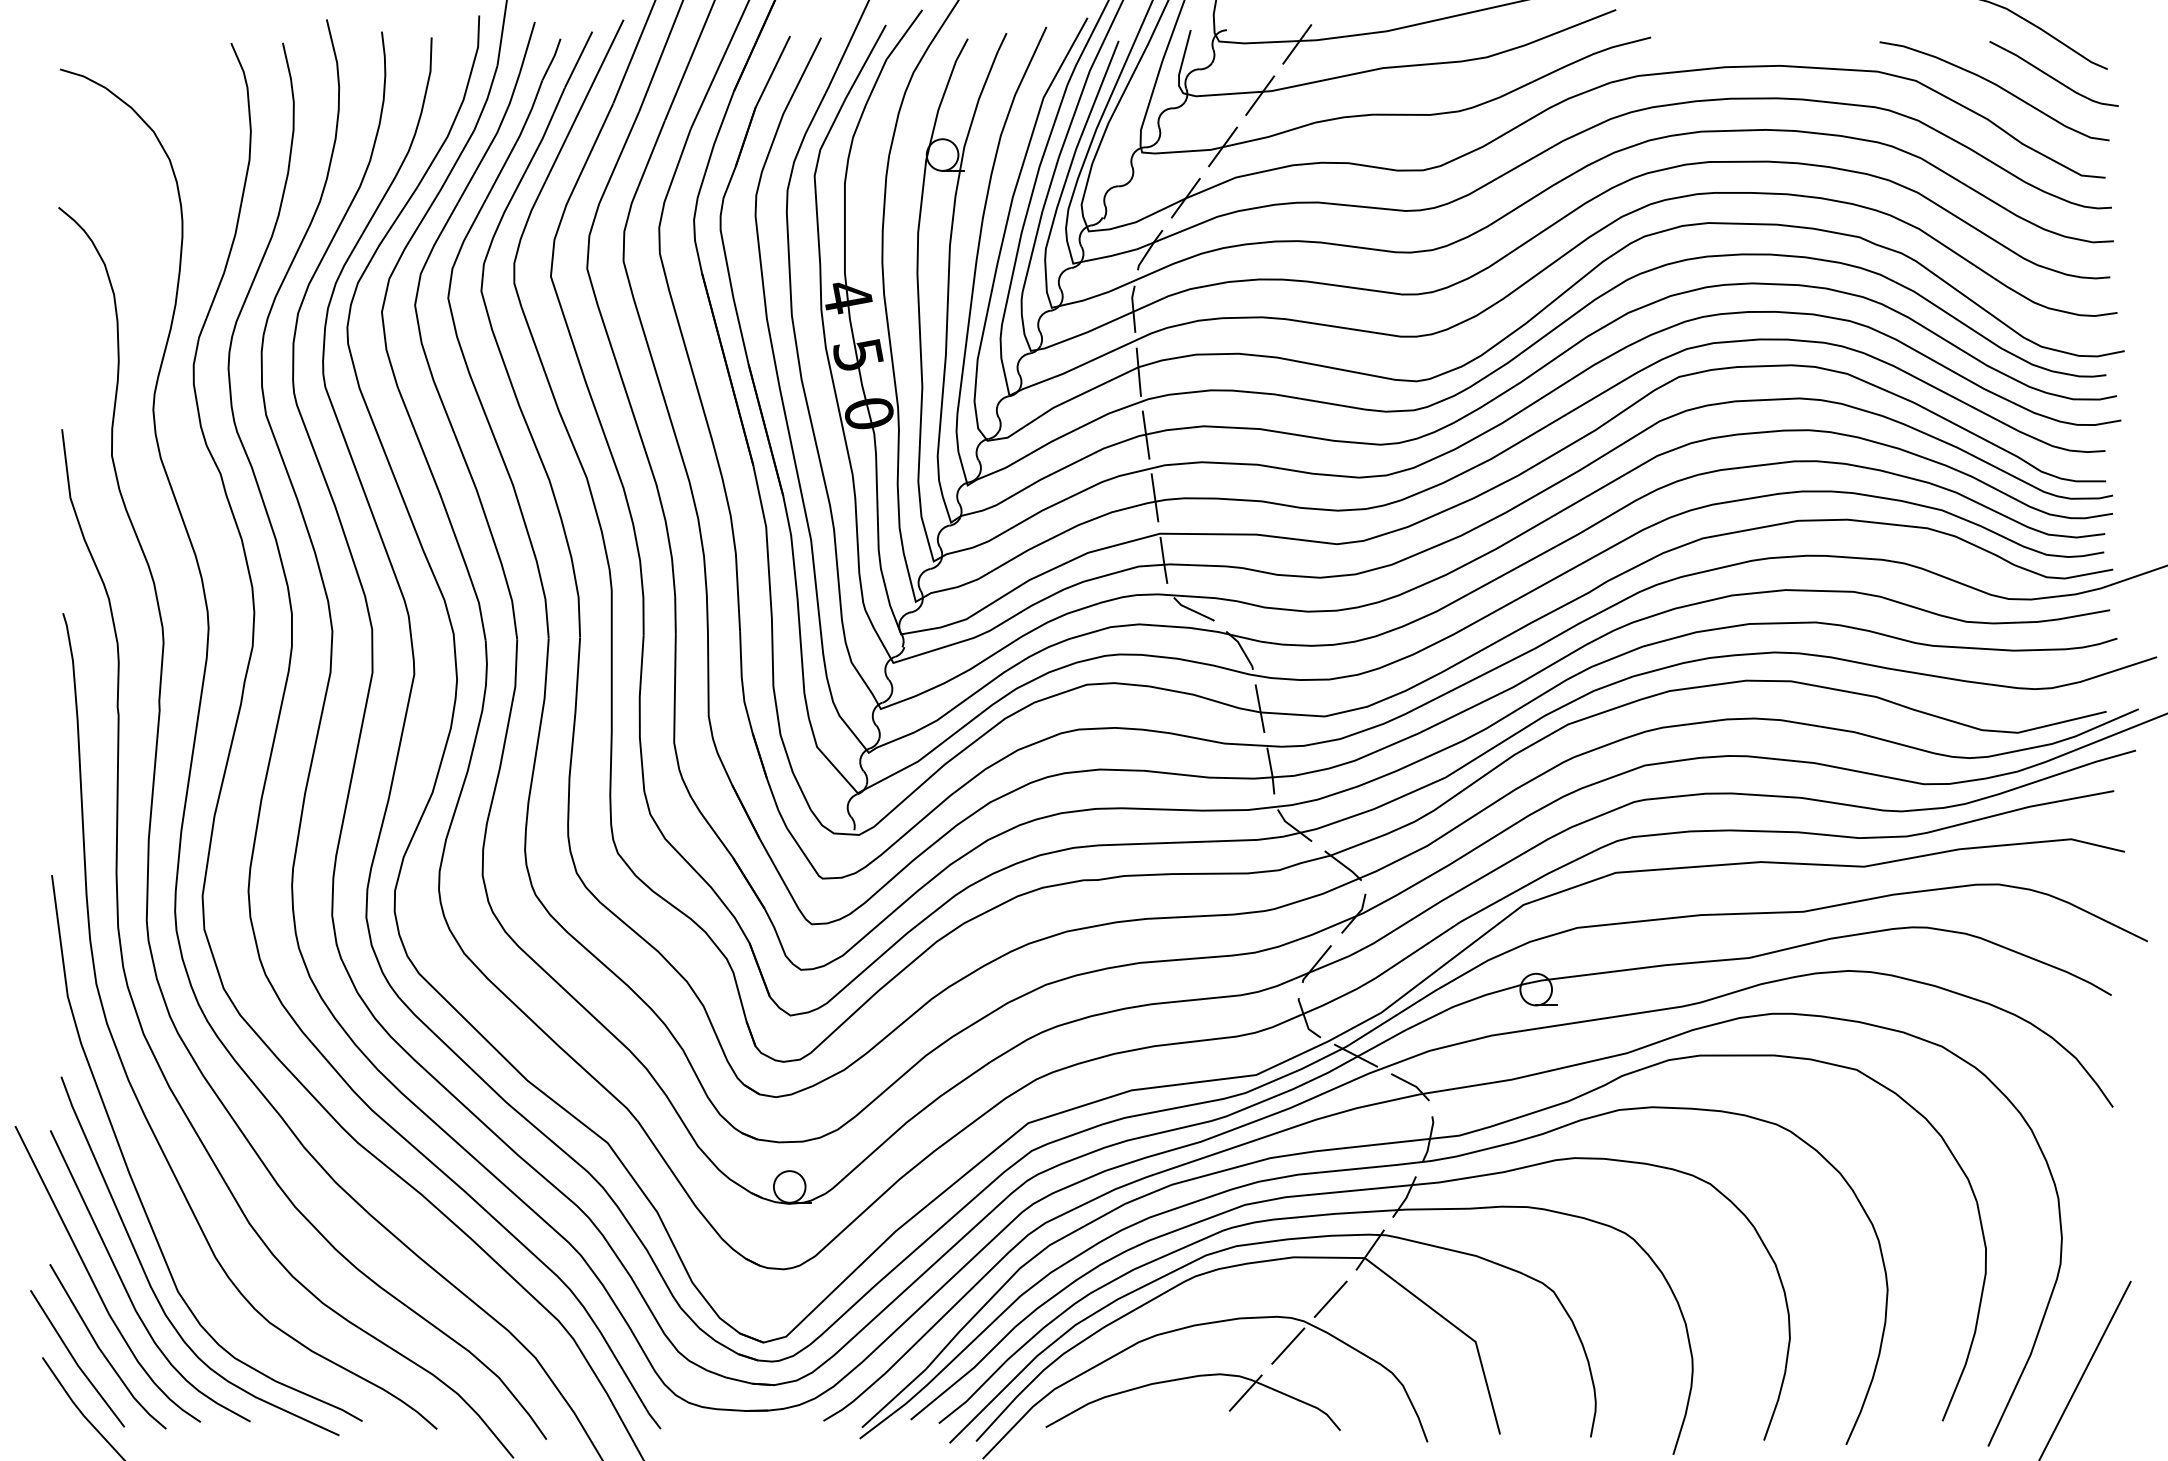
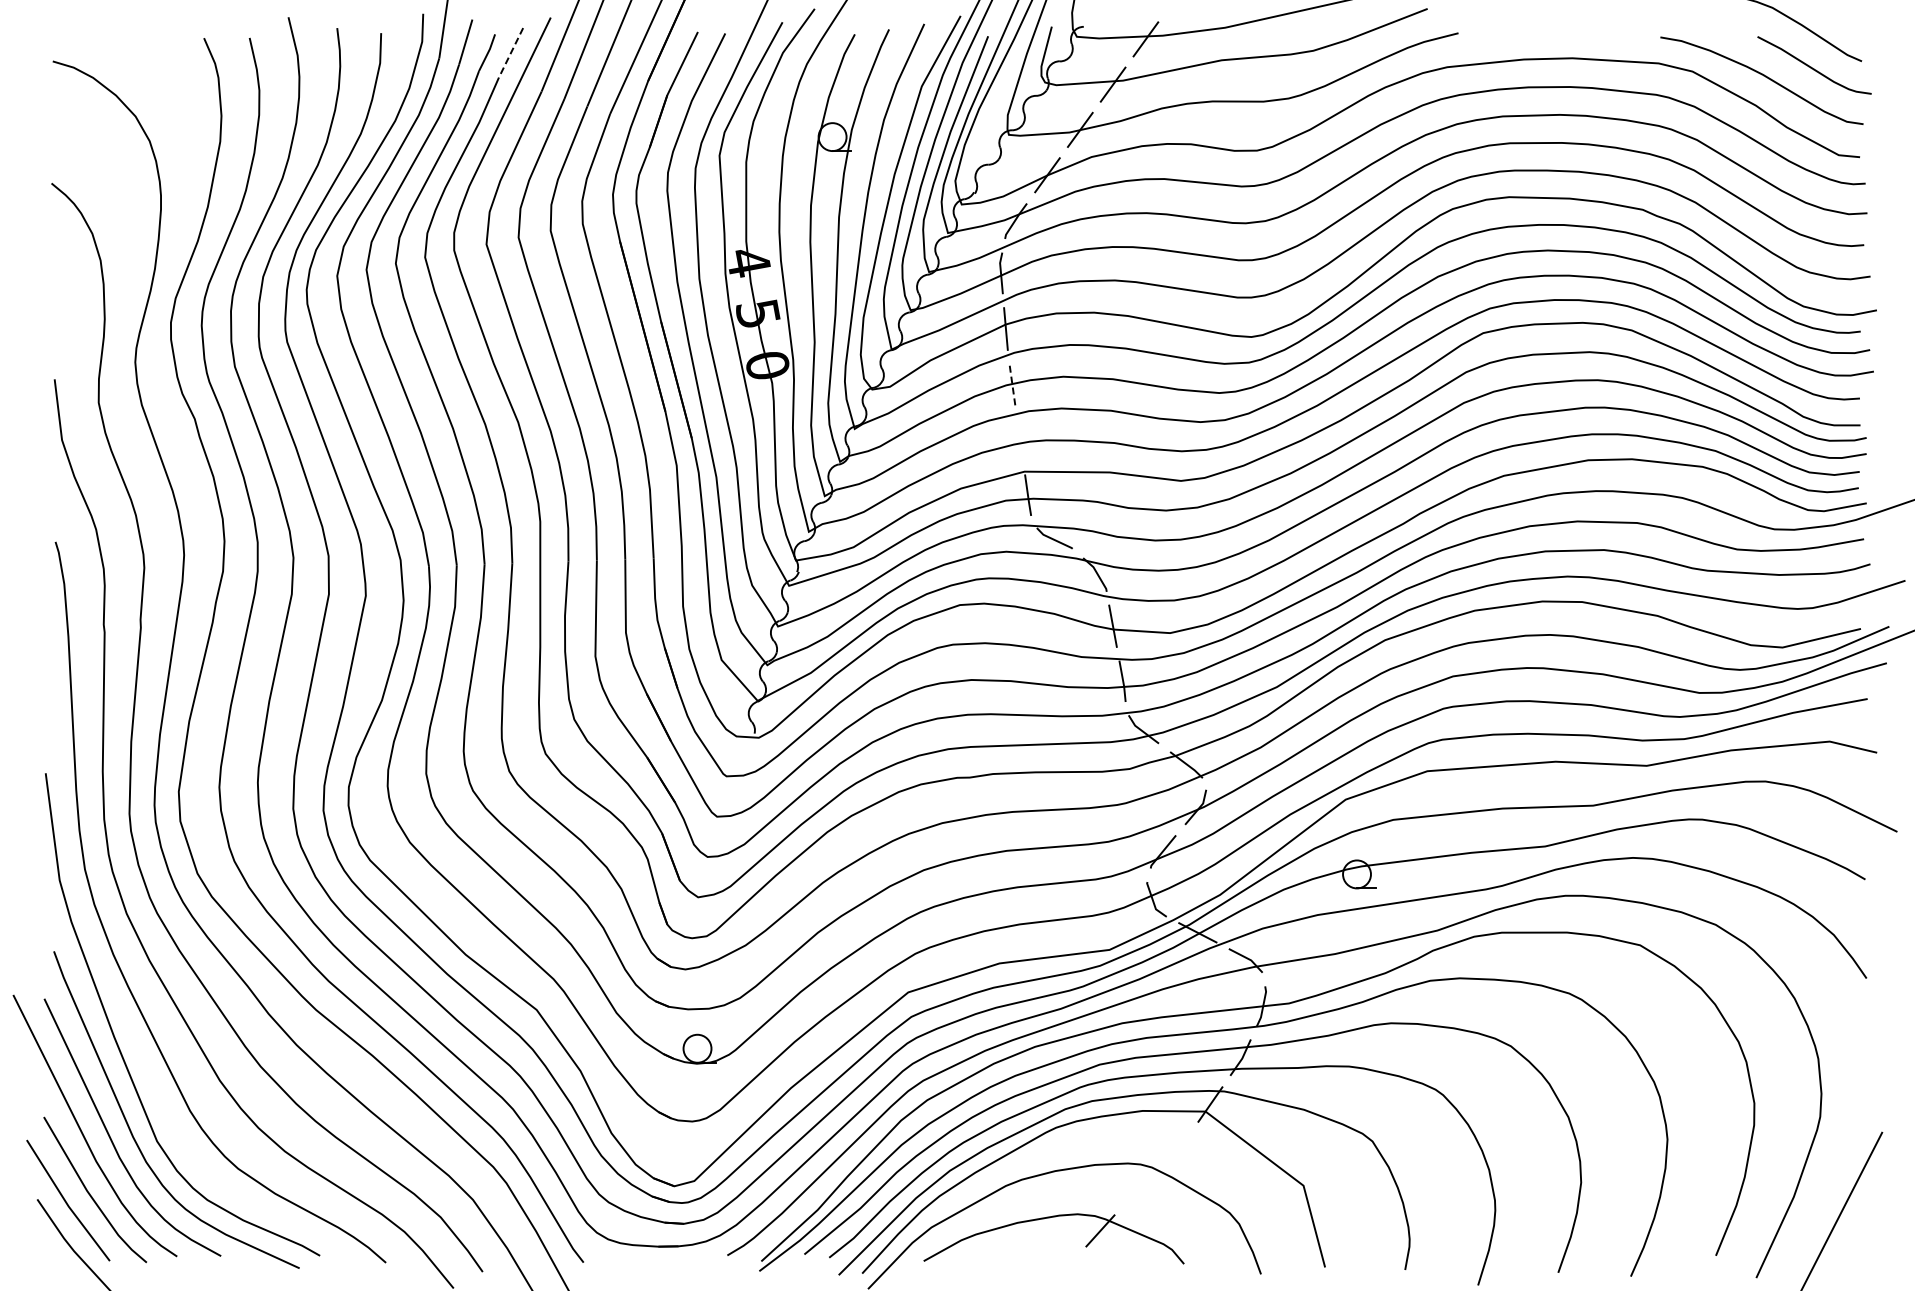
line: (579, 59) -> (511, 52), solid -> dashed
line: (1146, 435) -> (1012, 384), solid -> dashed
line: (1155, 497) -> (1020, 439), removed
line: (1330, 1298) -> (1175, 1147), removed
line: (1287, 1345) -> (1137, 1188), removed

